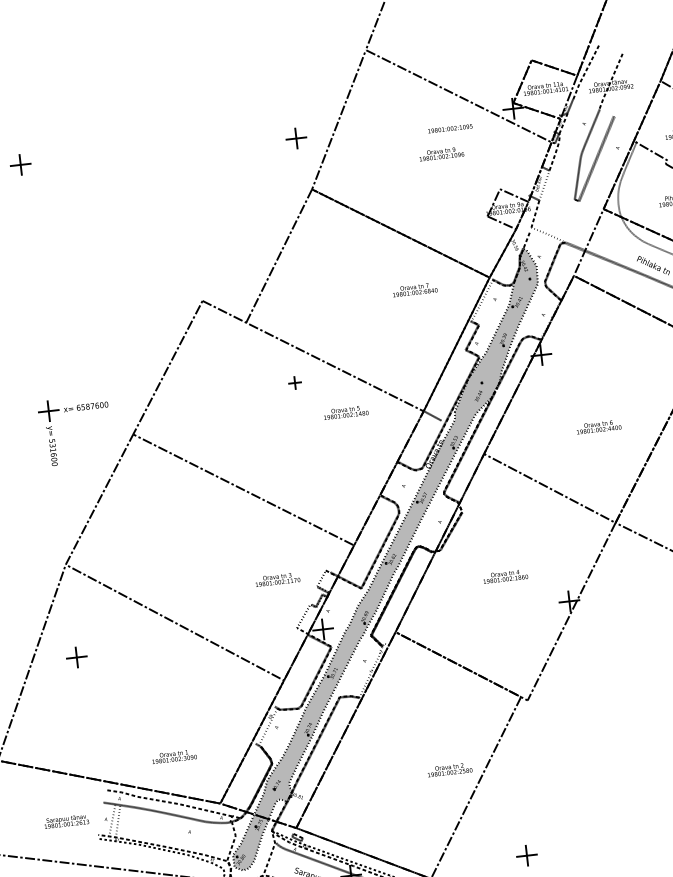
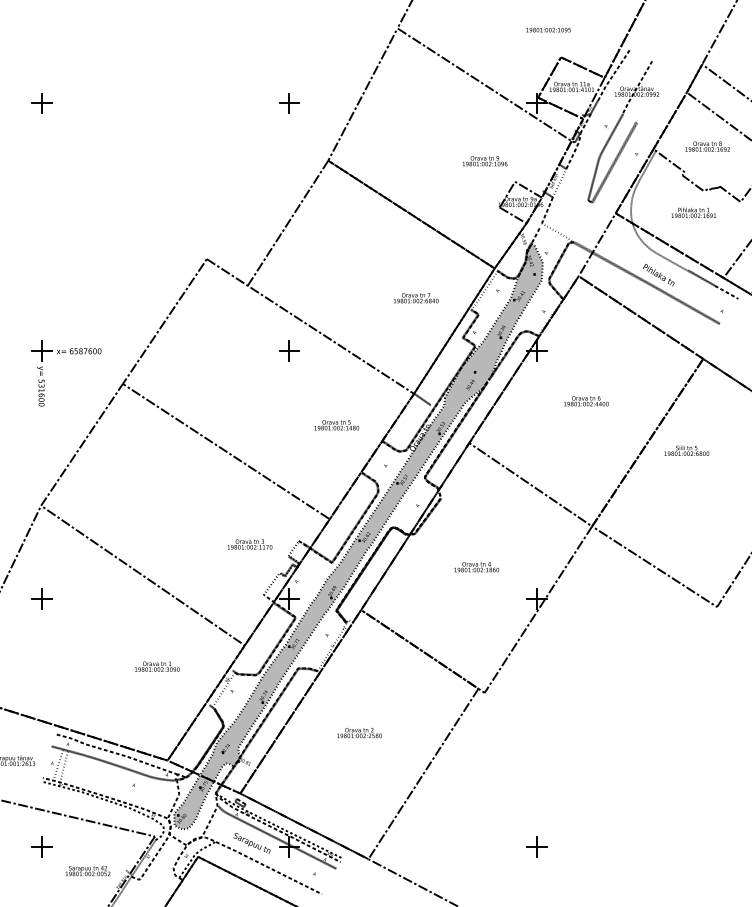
text: (450, 128) -> (548, 29), moved
part: (296, 138) -> (289, 103), moved
text: (441, 154) -> (484, 161), moved
text: (415, 290) -> (416, 298), moved
part: (295, 382) -> (289, 350), size x1.67
text: (345, 412) -> (336, 425), moved
text: (599, 427) -> (586, 401), moved
text: (174, 756) -> (157, 666), moved
text: (449, 770) -> (359, 733), moved
part: (526, 855) -> (536, 846), moved

